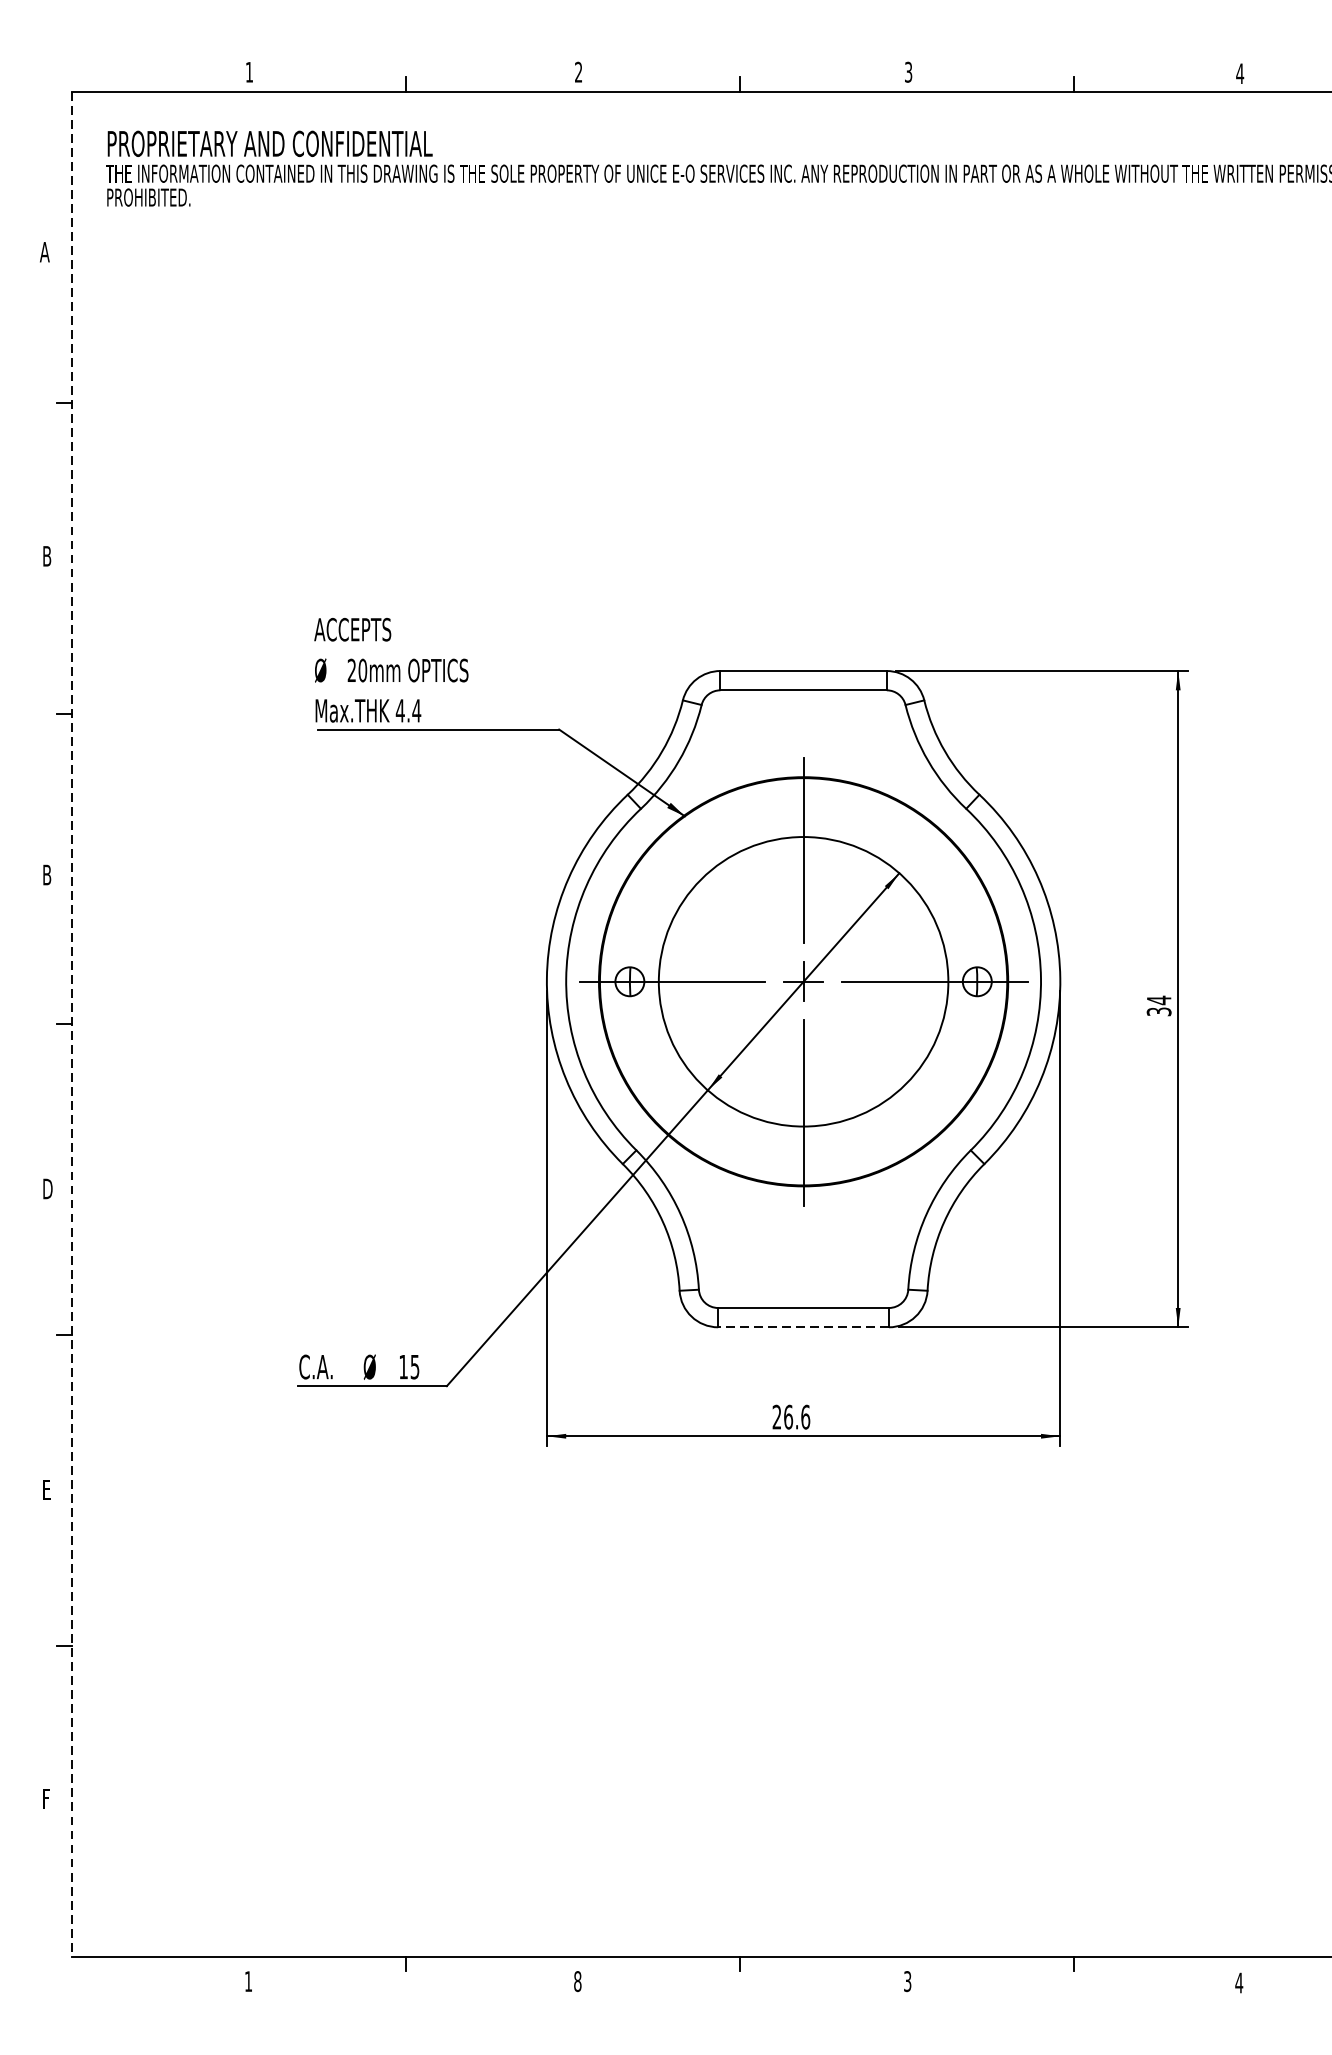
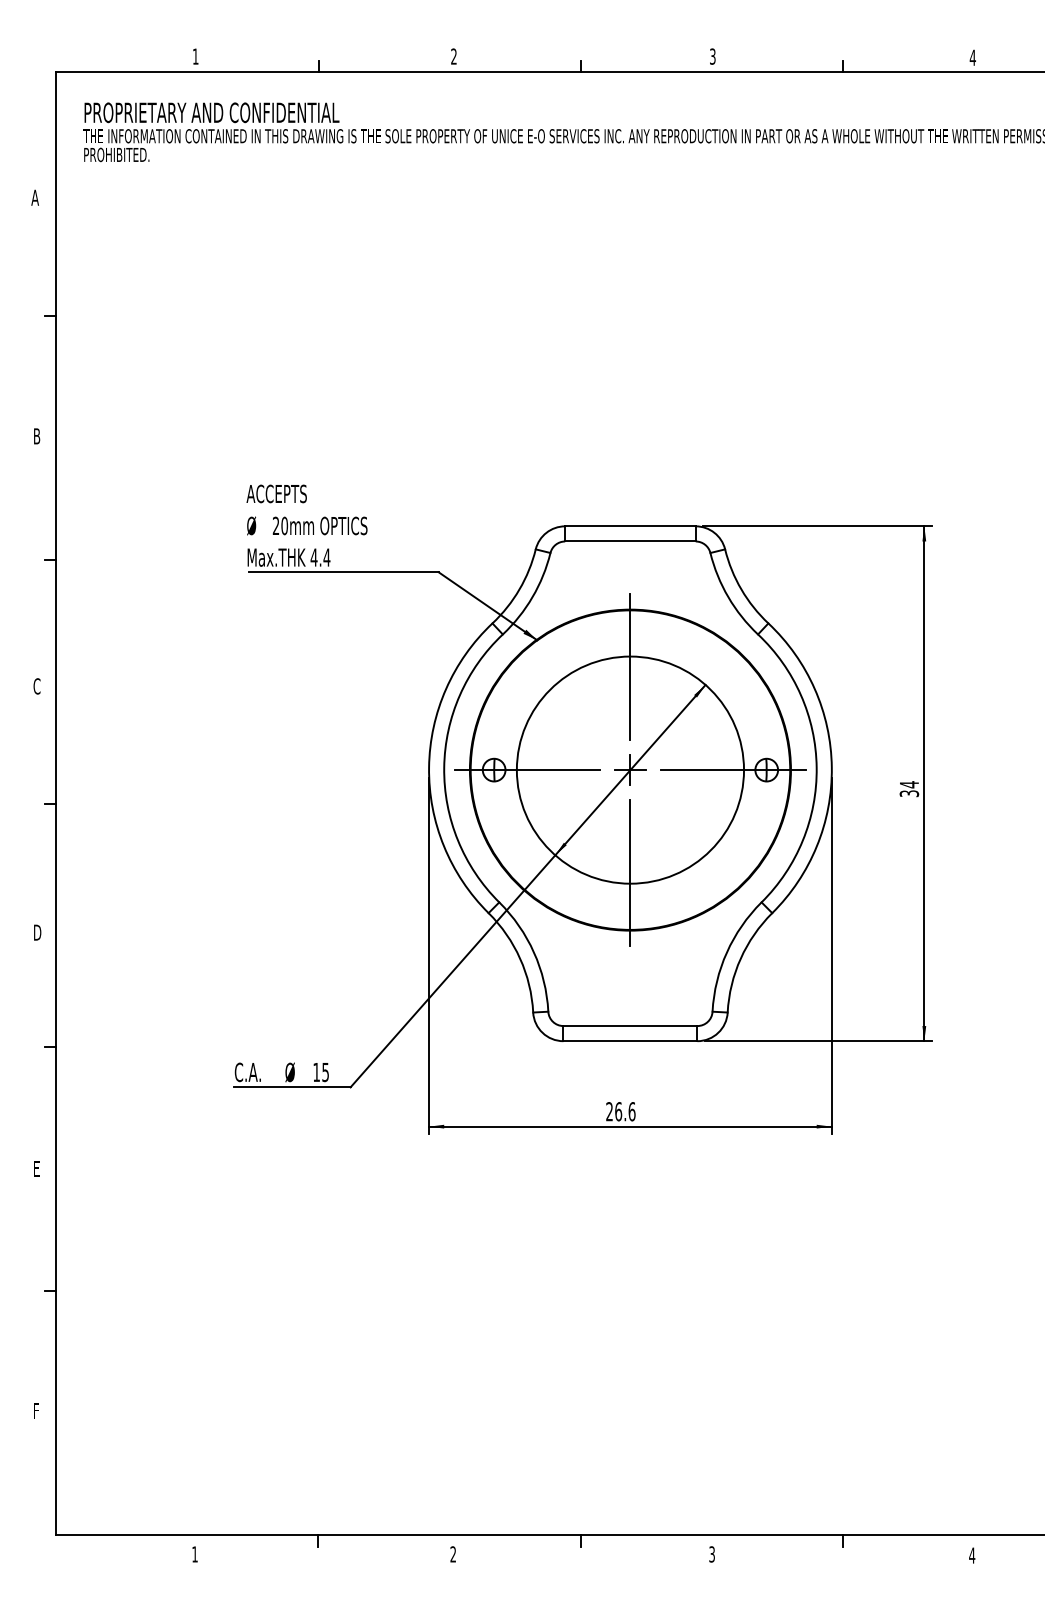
text: (46, 875) -> (36, 686), B -> C
line: (71, 1024) -> (56, 803), dashed -> solid
line: (802, 1327) -> (629, 1041), dashed -> solid
text: (578, 1981) -> (453, 1554), 8 -> 2

